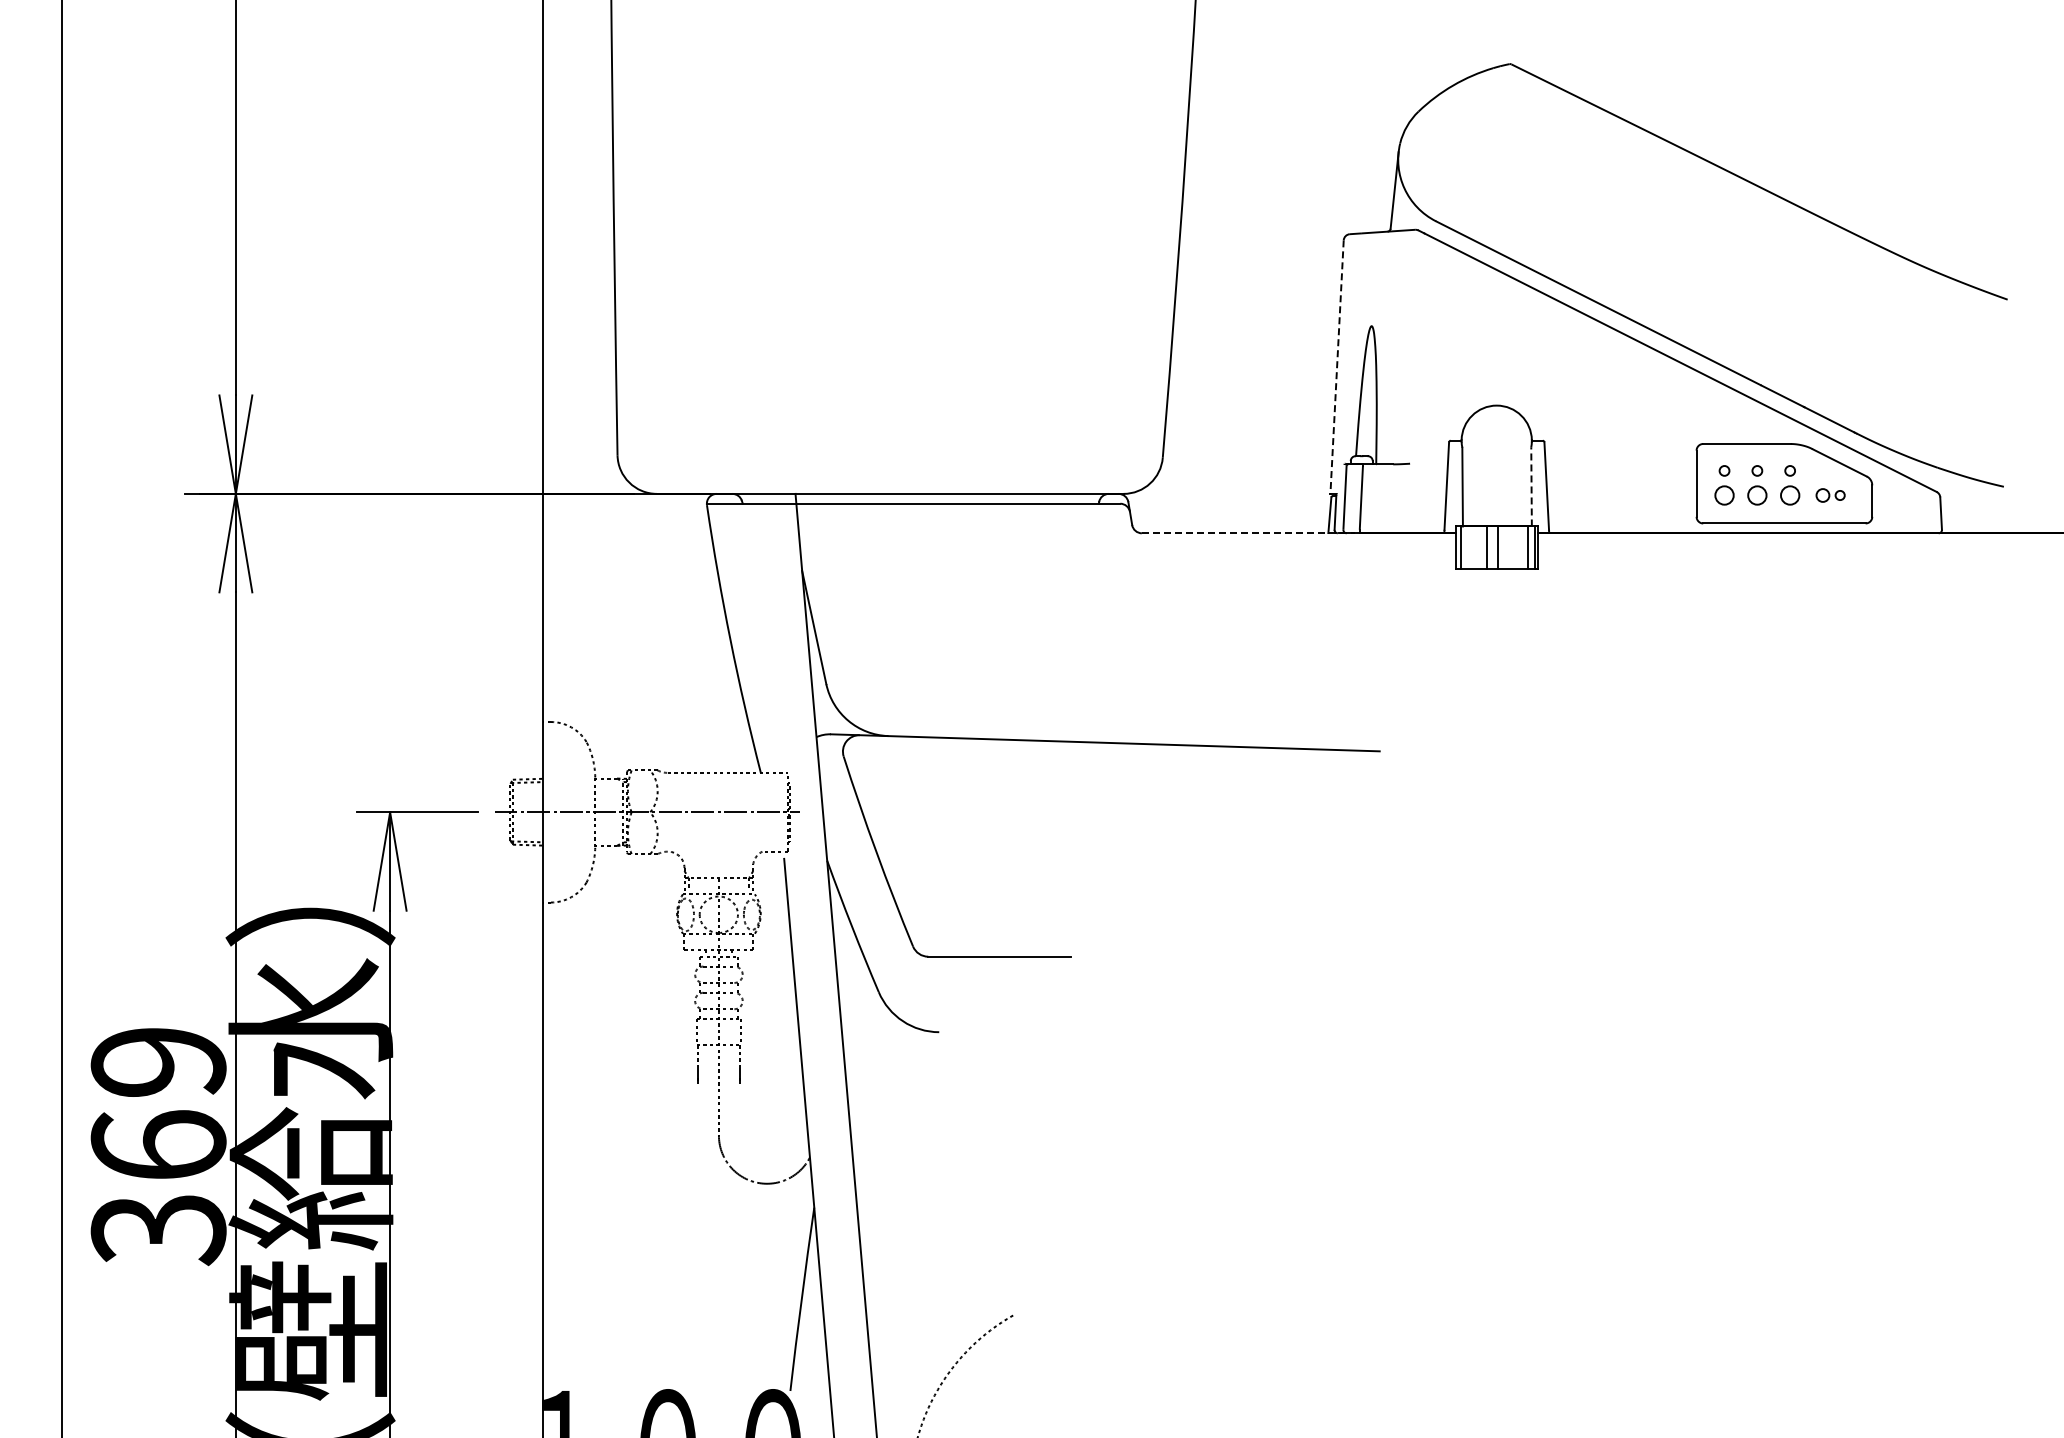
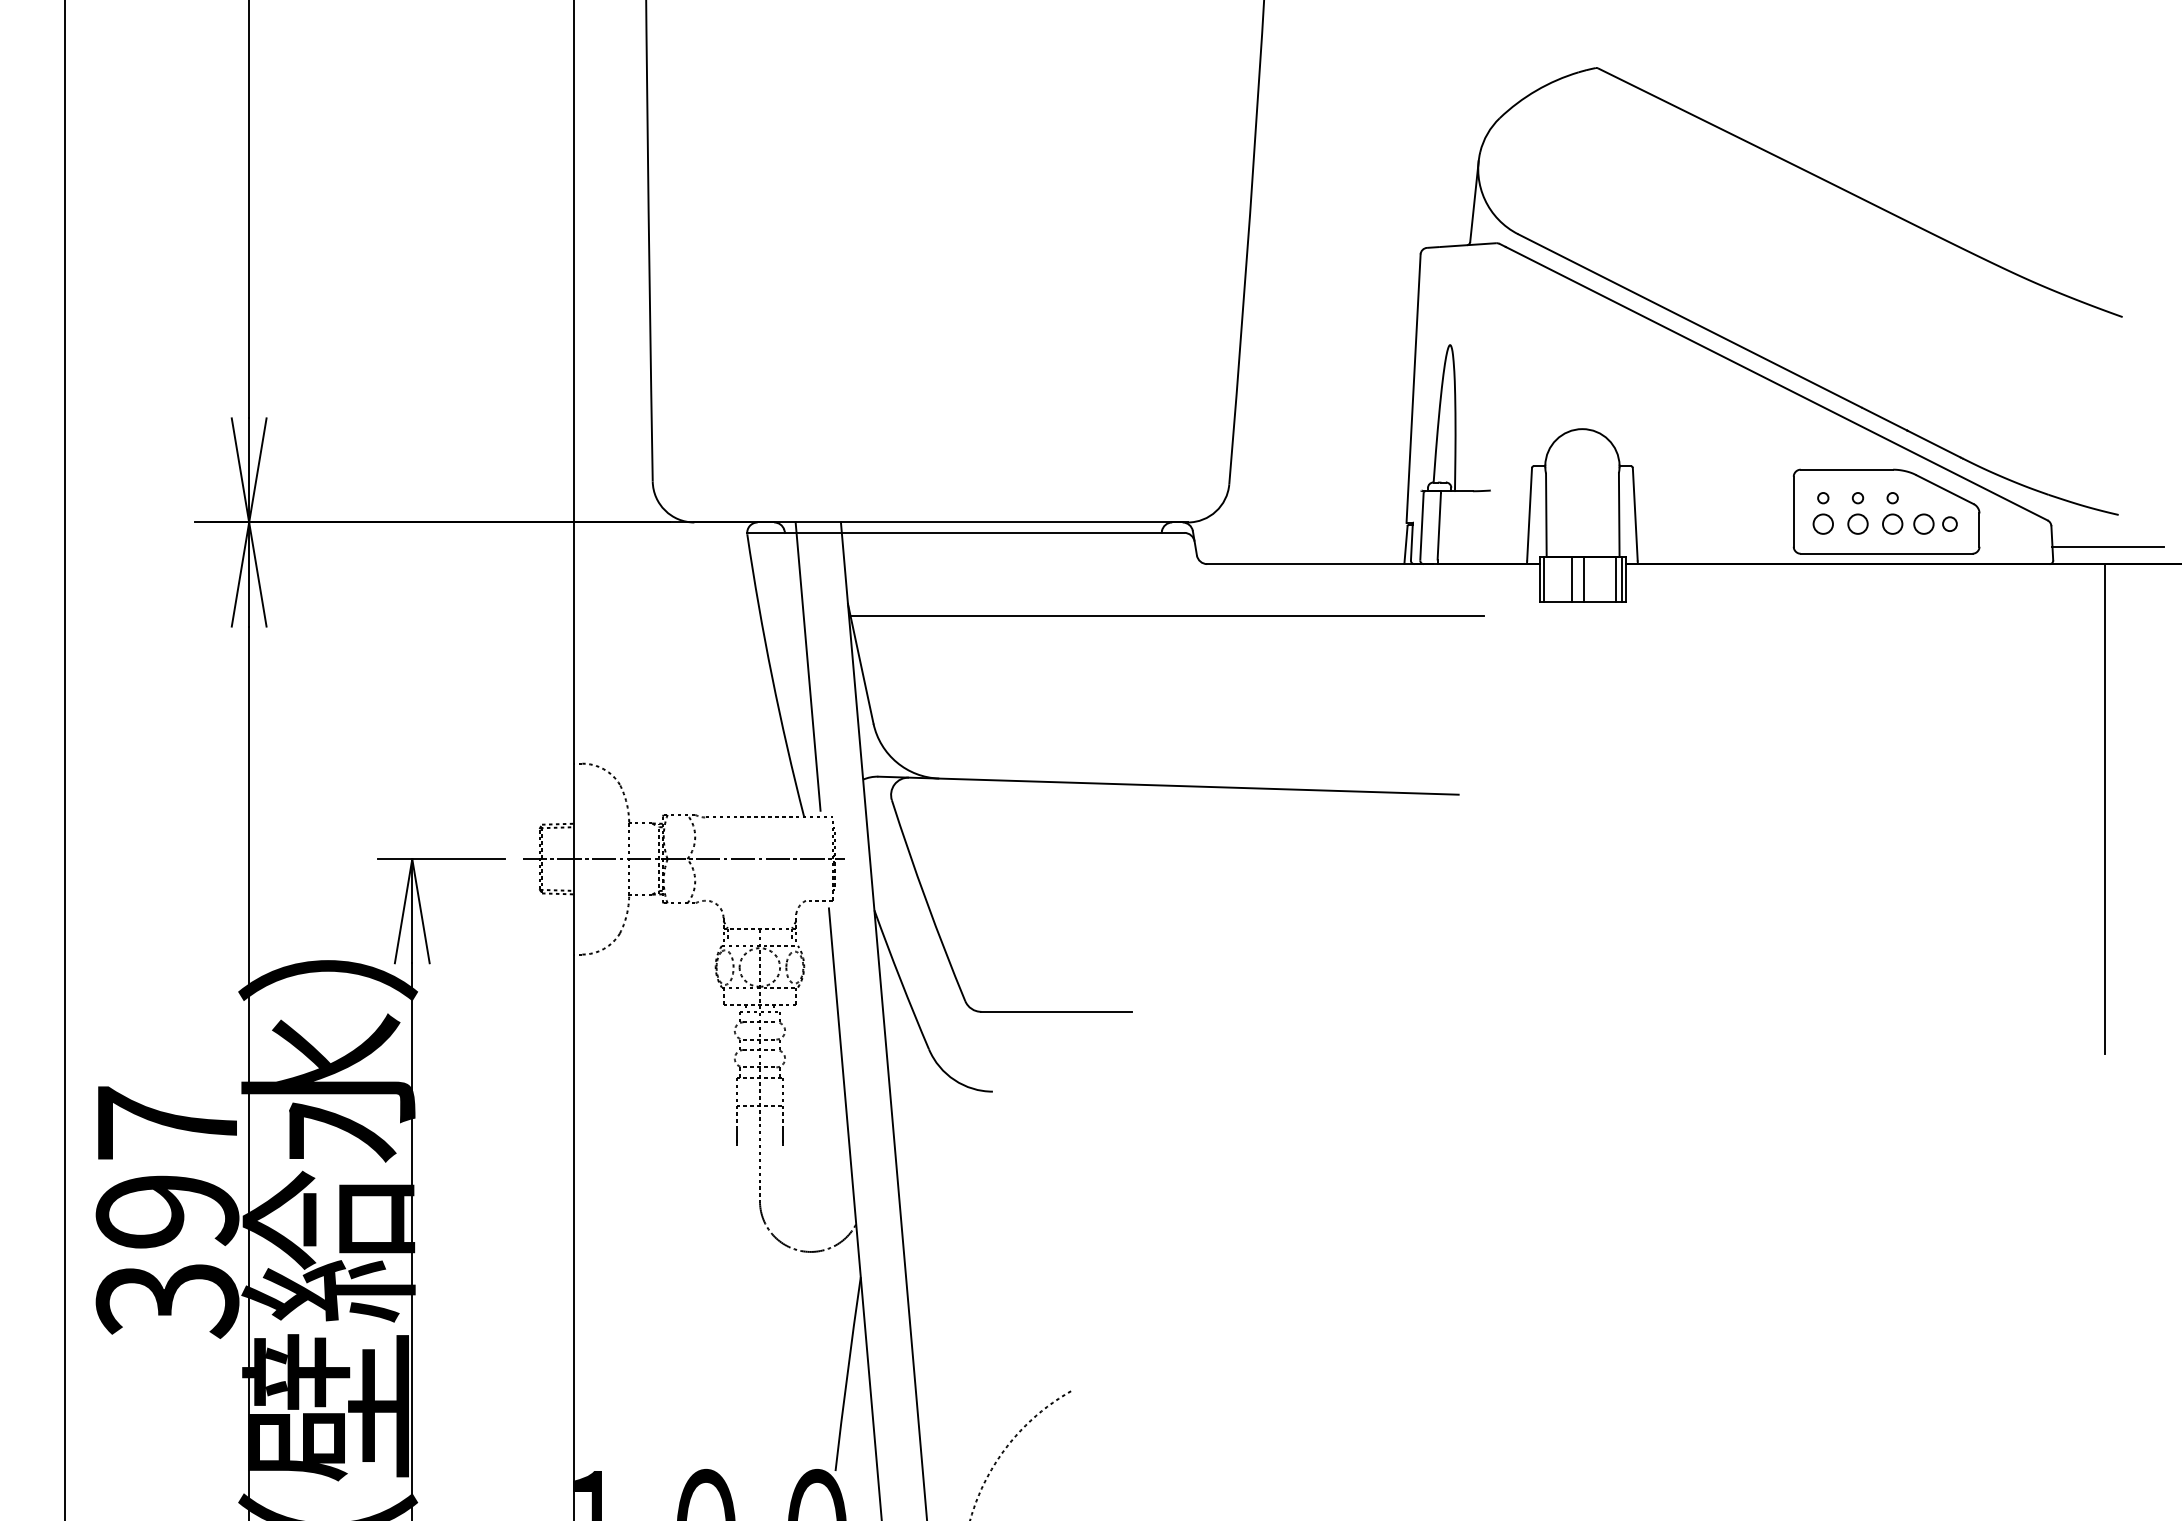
line: (1337, 367) -> (1414, 388), dashed -> solid
line: (1531, 486) -> (1619, 514), dashed -> solid
part: (1830, 495) -> (1935, 524), size x1.43
line: (1993, 516) -> (2107, 546), added
line: (1248, 533) -> (1319, 564), dashed -> solid
line: (1104, 582) -> (1167, 616), added
line: (764, 629) -> (808, 665), added
line: (1991, 764) -> (2105, 808), added
text: (158, 1103) -> (167, 1167), 369 -> 397

